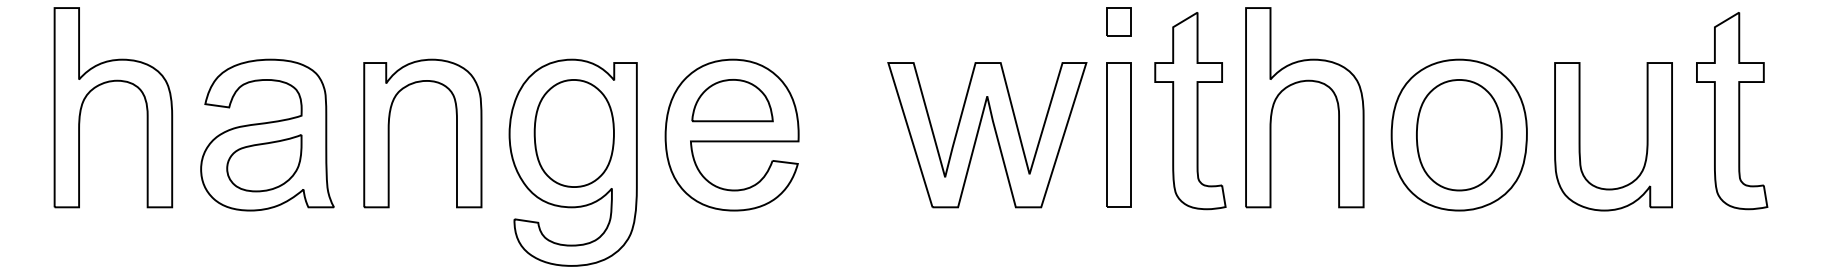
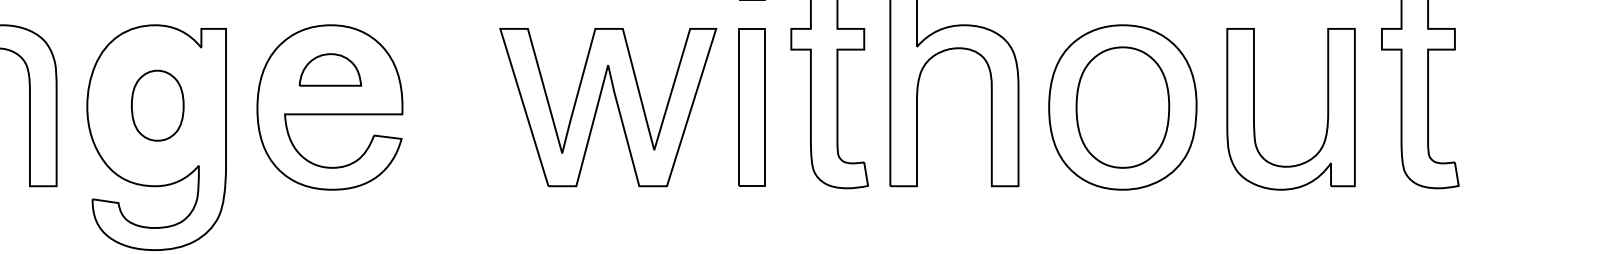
part: (732, 100) -> (330, 69), size x0.7
part: (573, 133) -> (156, 105), size x0.6

